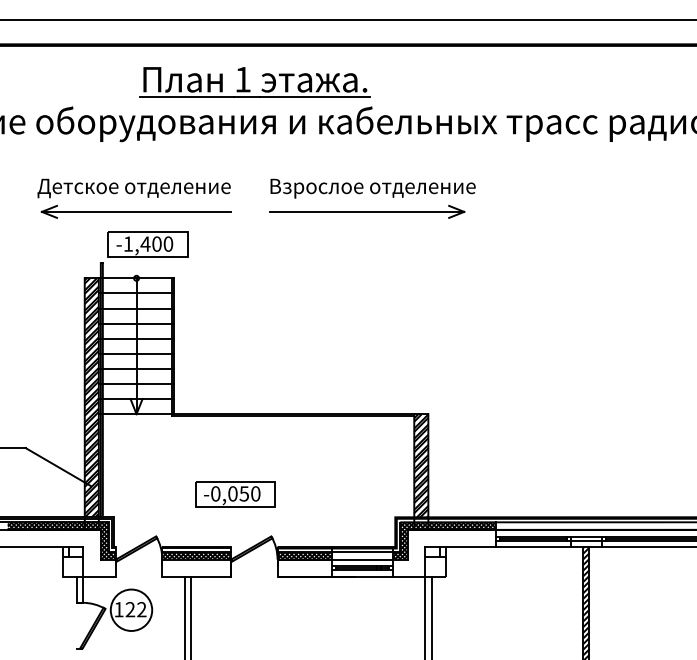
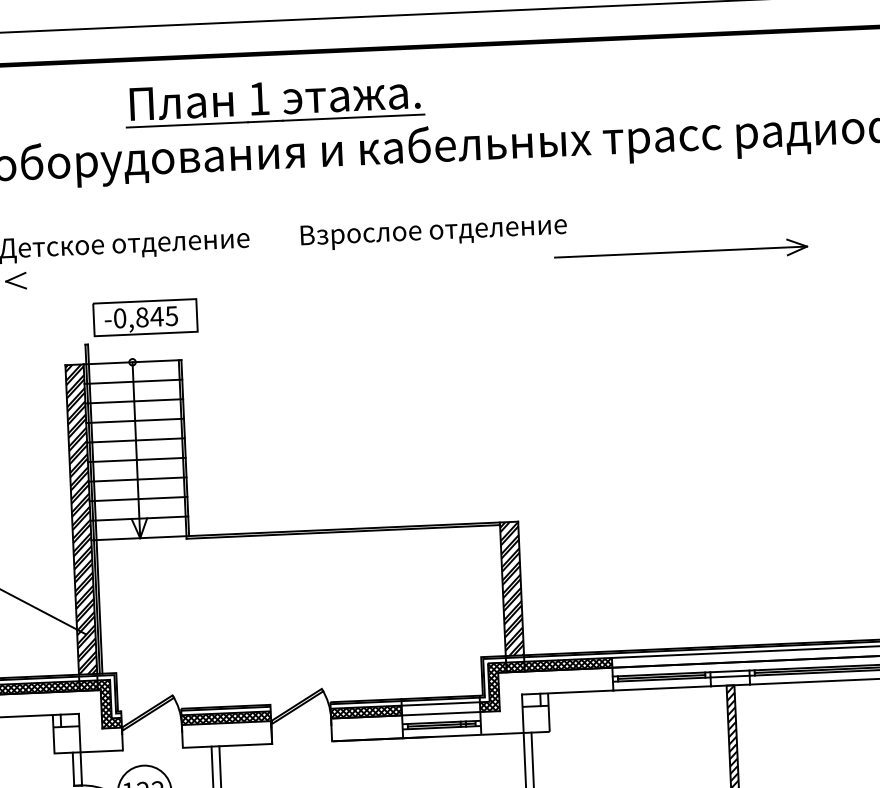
line: (137, 211) -> (129, 275), removed
part: (367, 211) -> (681, 251), moved
text: (148, 243) -> (146, 316), -1,400 -> -0,845
part: (235, 494) -> (272, 636), removed

